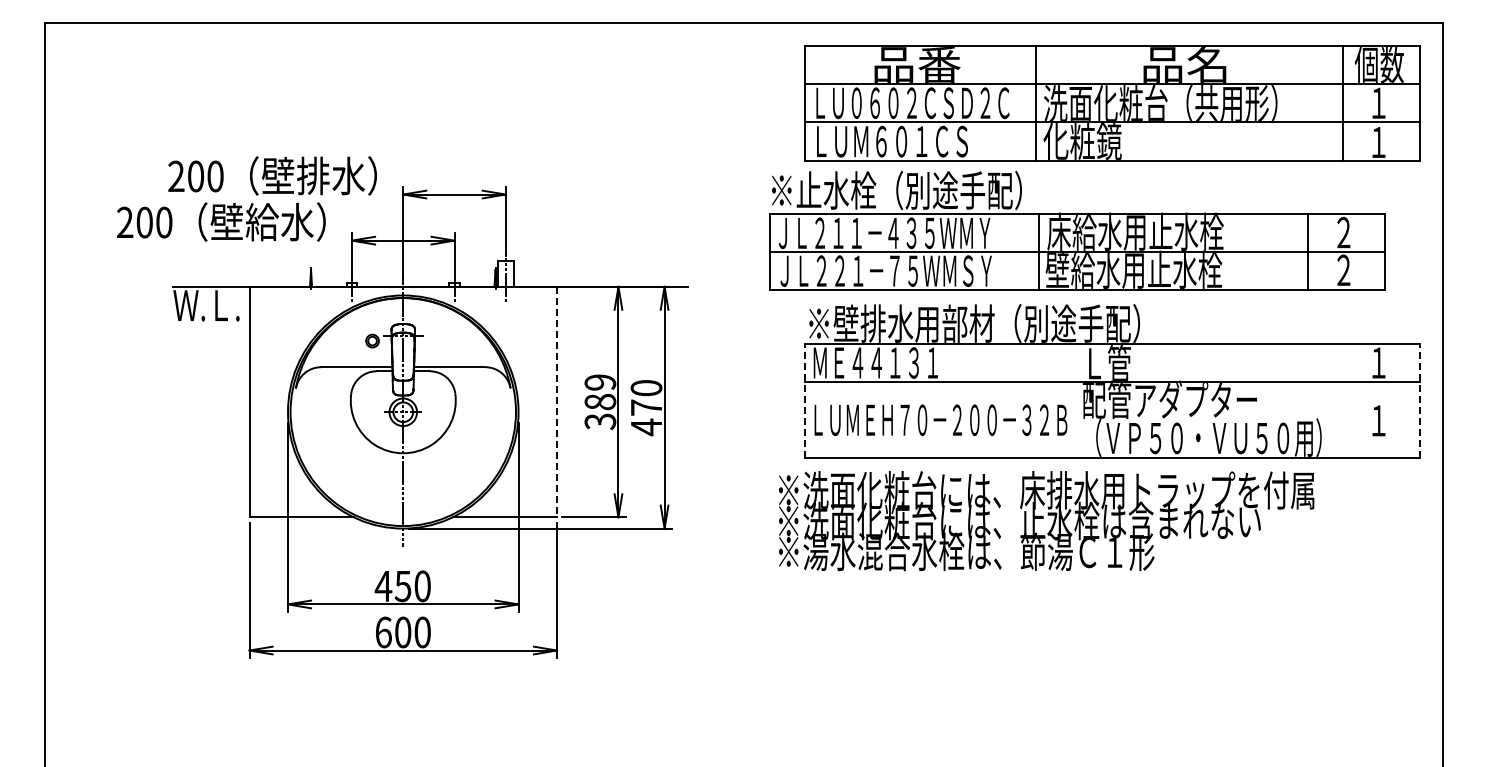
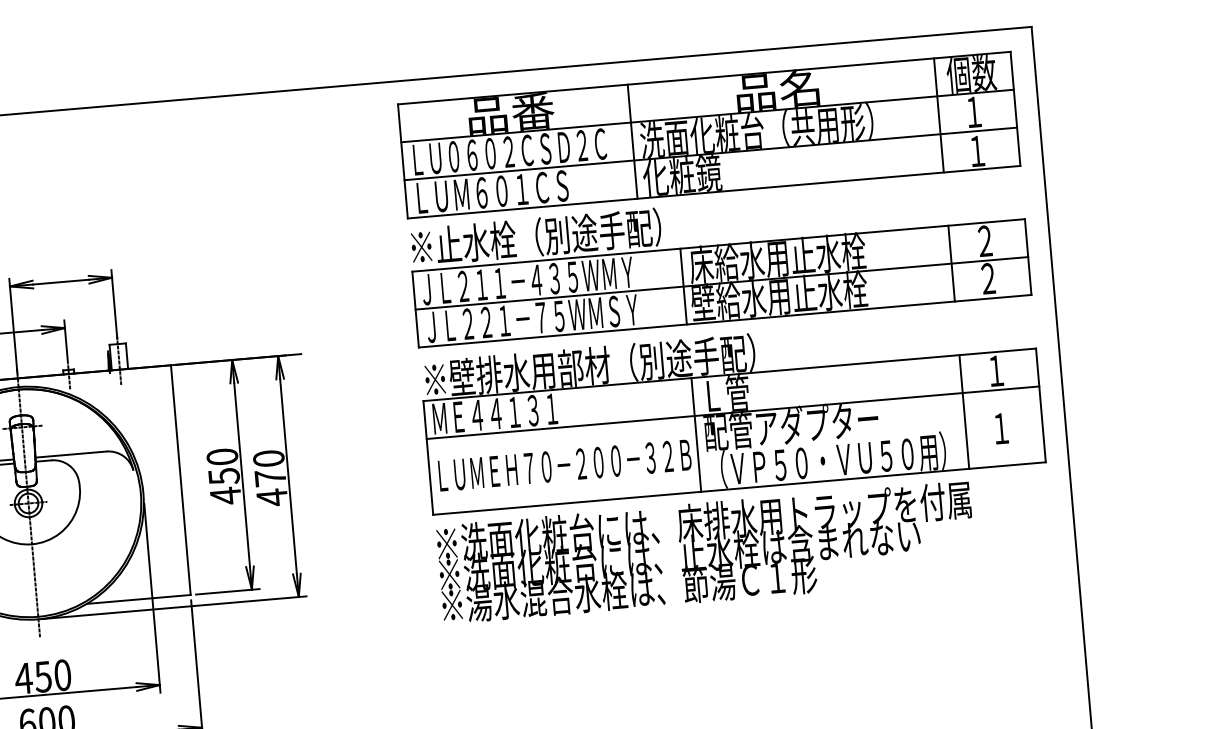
part: (1077, 230) -> (719, 261), moved
line: (805, 400) -> (428, 457), dashed -> solid
line: (1420, 400) -> (1041, 404), dashed -> solid
line: (1074, 401) -> (696, 435), added
line: (1343, 401) -> (964, 412), added
line: (556, 402) -> (180, 480), dashed -> solid
text: (600, 402) -> (224, 476), 389 -> 450
text: (1046, 521) -> (706, 552), moved

